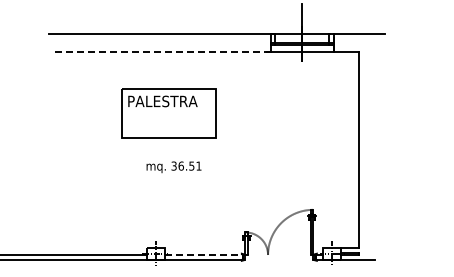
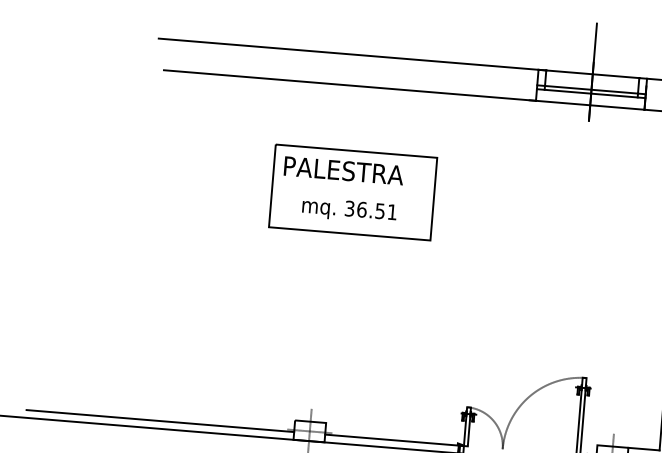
line: (161, 51) -> (348, 84), dashed -> solid
text: (173, 166) -> (348, 209), moved
line: (203, 255) -> (391, 440), dashed -> solid

